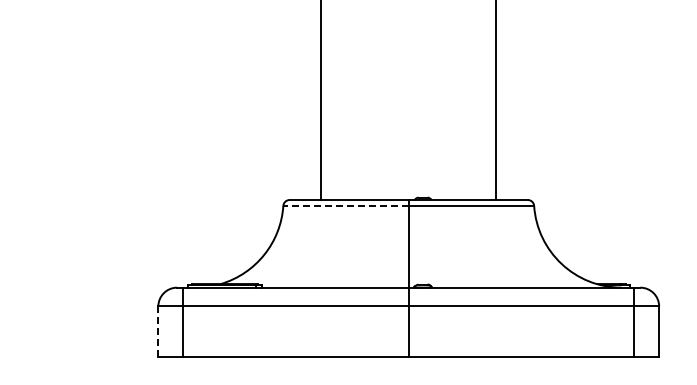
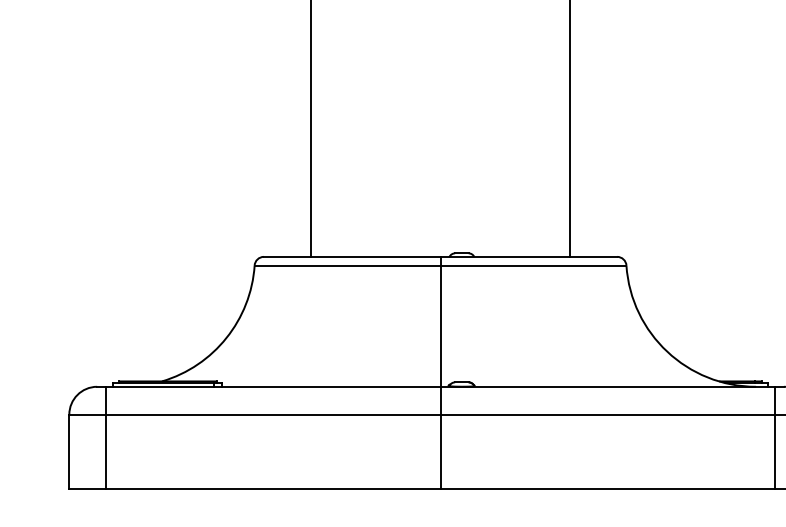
line: (346, 205) -> (348, 264), dashed -> solid
line: (158, 331) -> (69, 451), dashed -> solid

